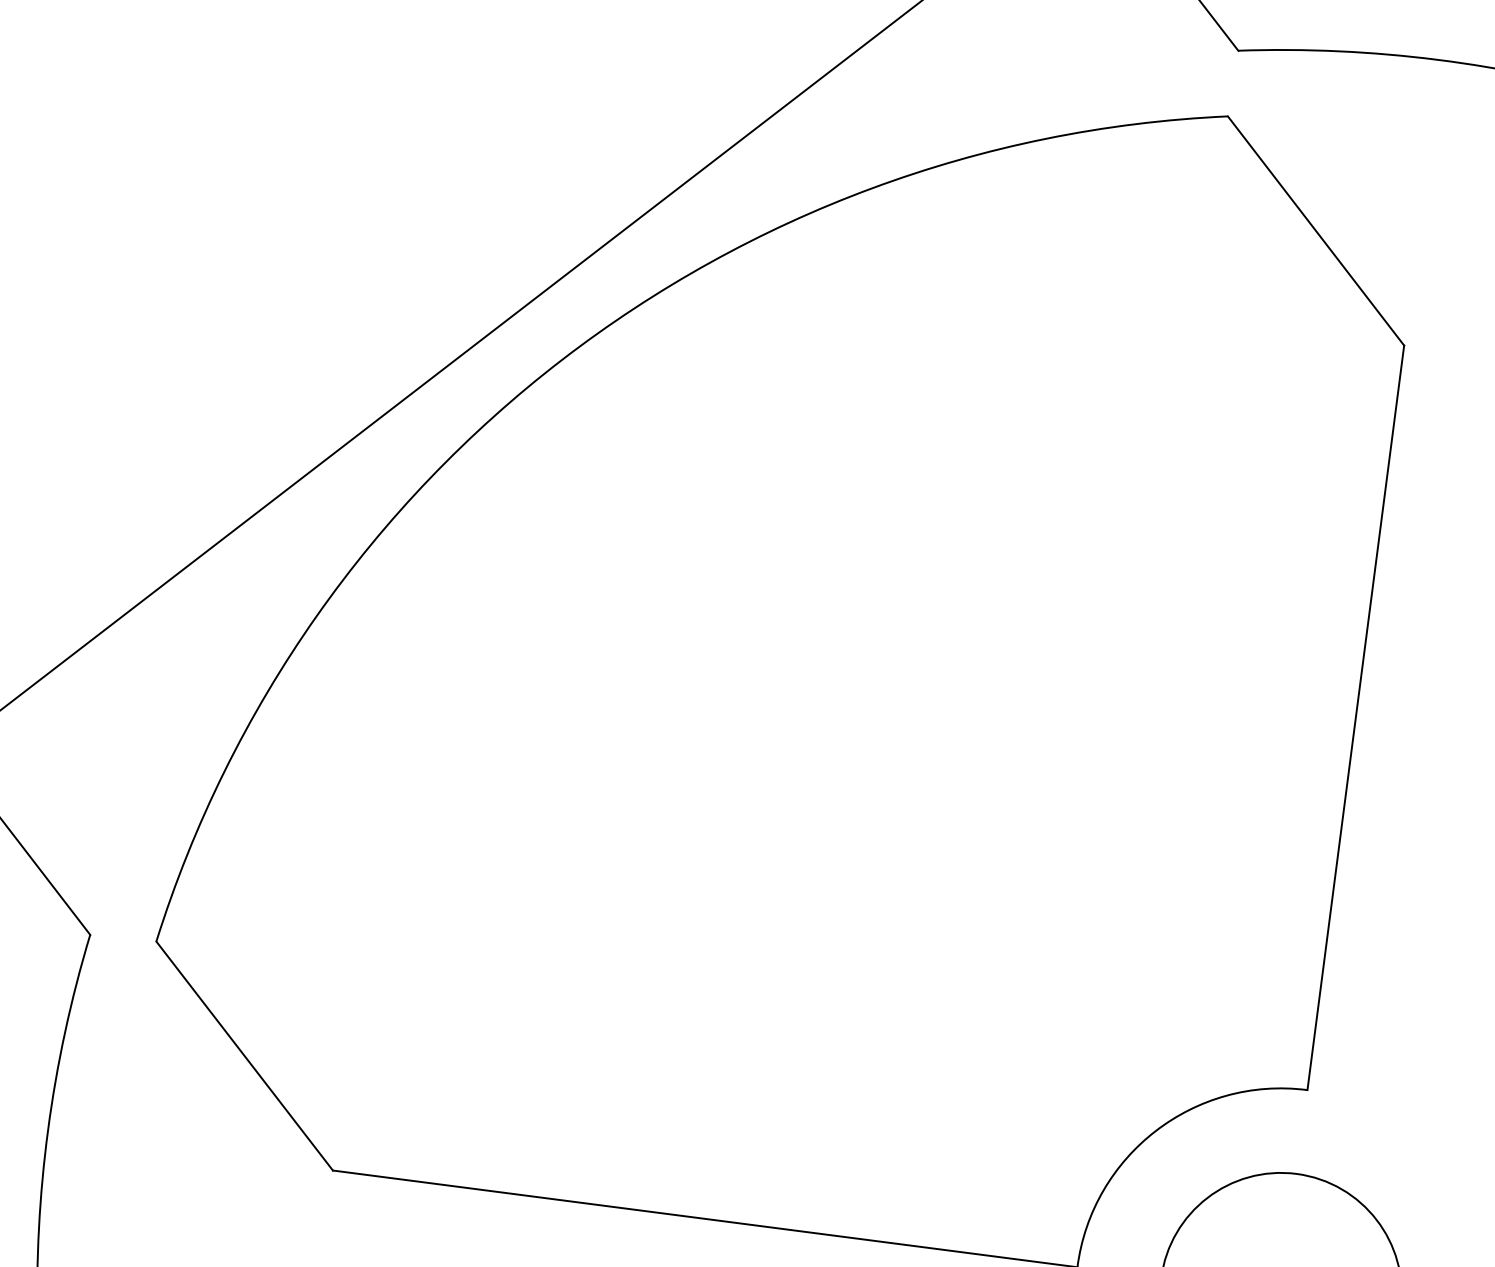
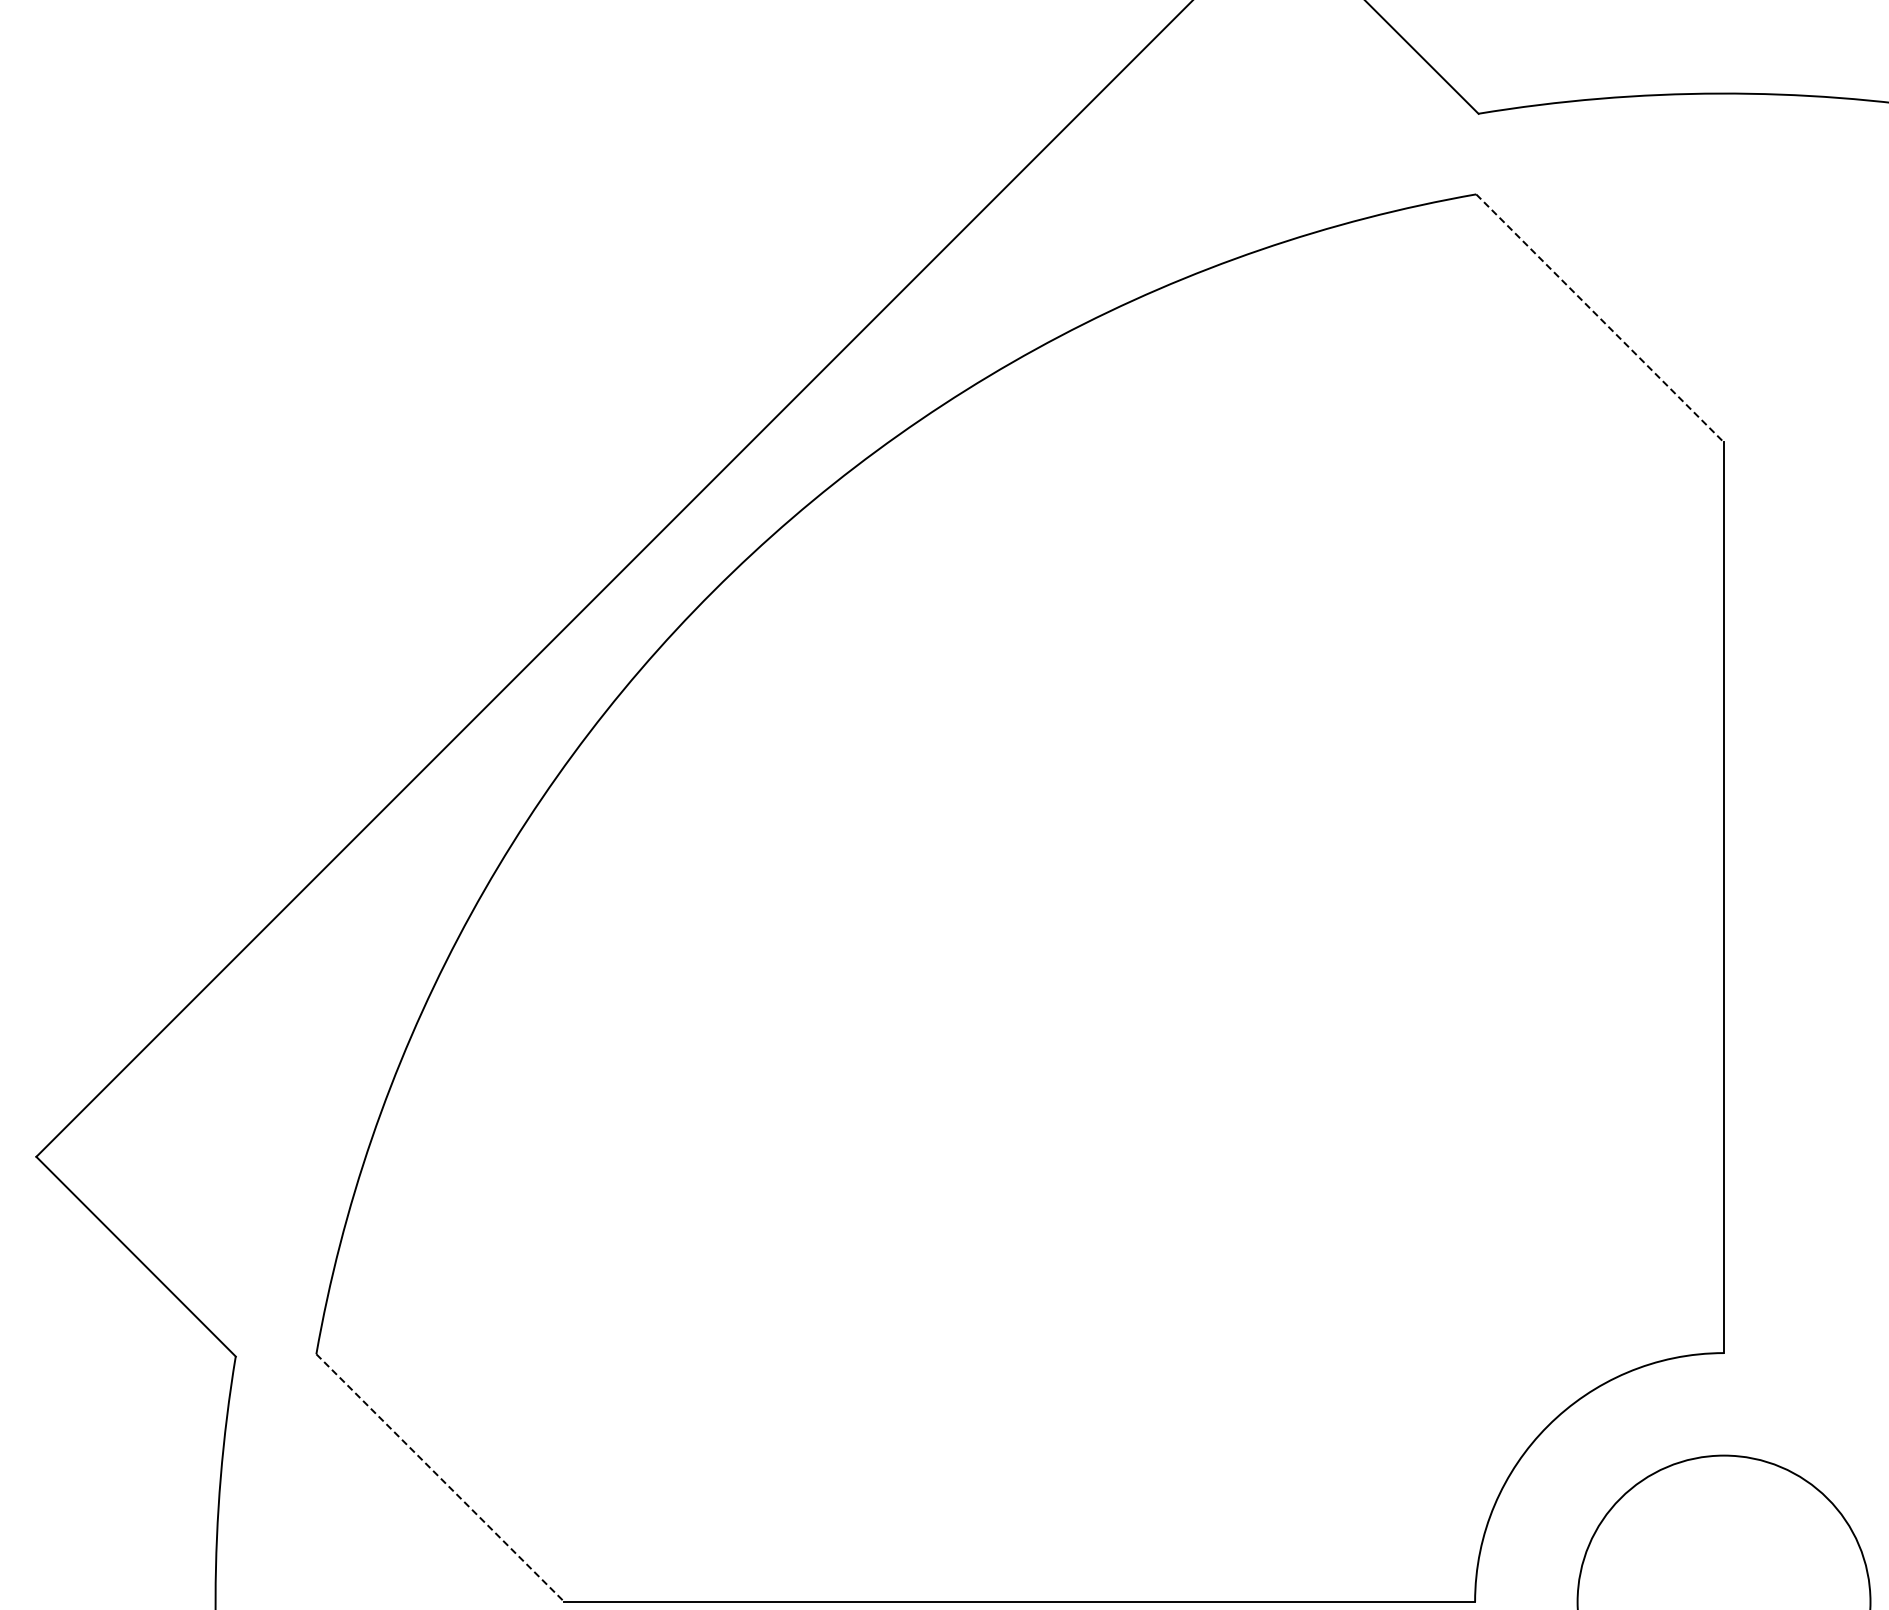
line: (1316, 231) -> (1600, 318), solid -> dashed
line: (244, 1056) -> (440, 1478), solid -> dashed

